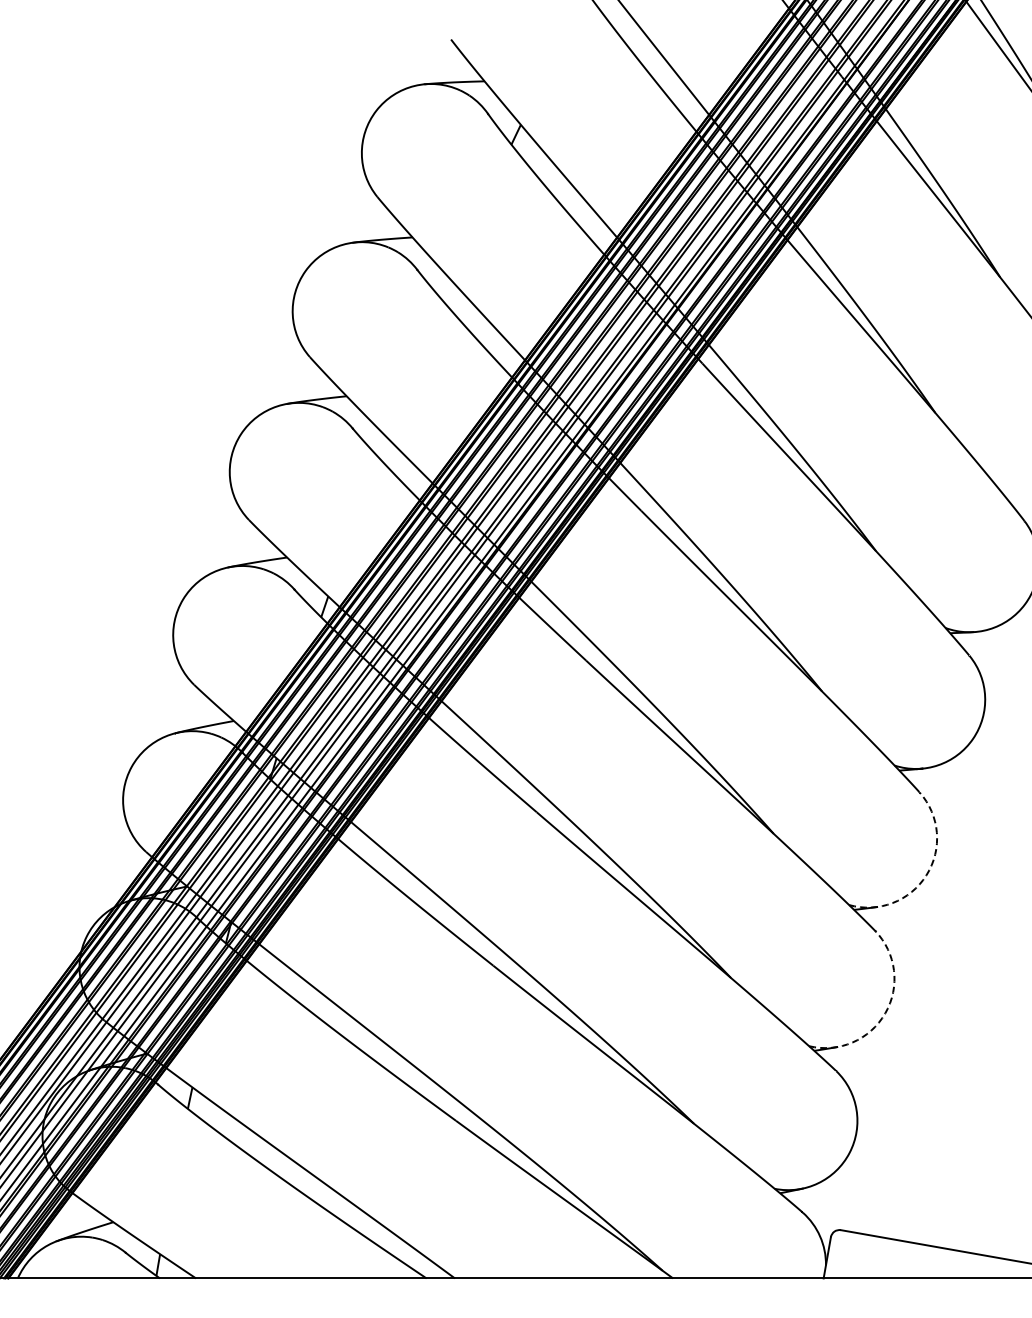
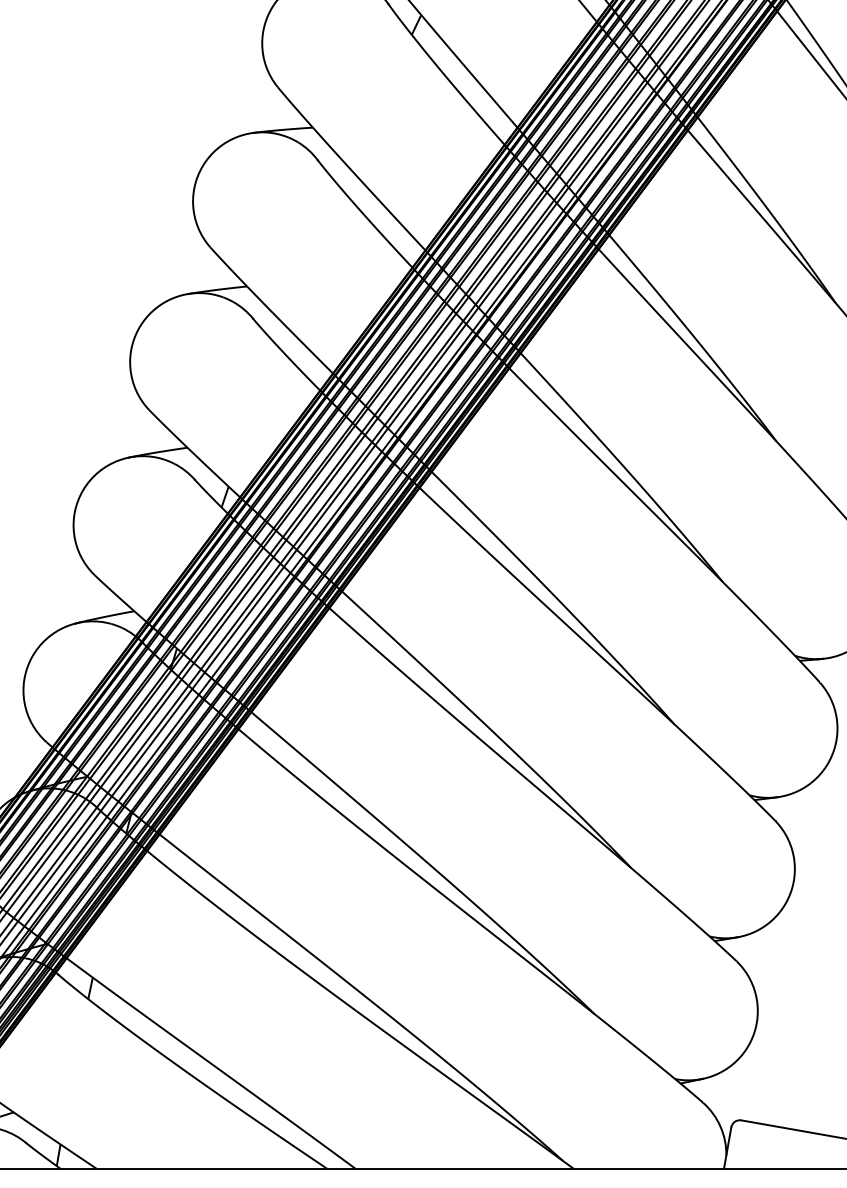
arc: (926, 875) -> (826, 765), dashed -> solid
arc: (885, 1013) -> (785, 903), dashed -> solid

